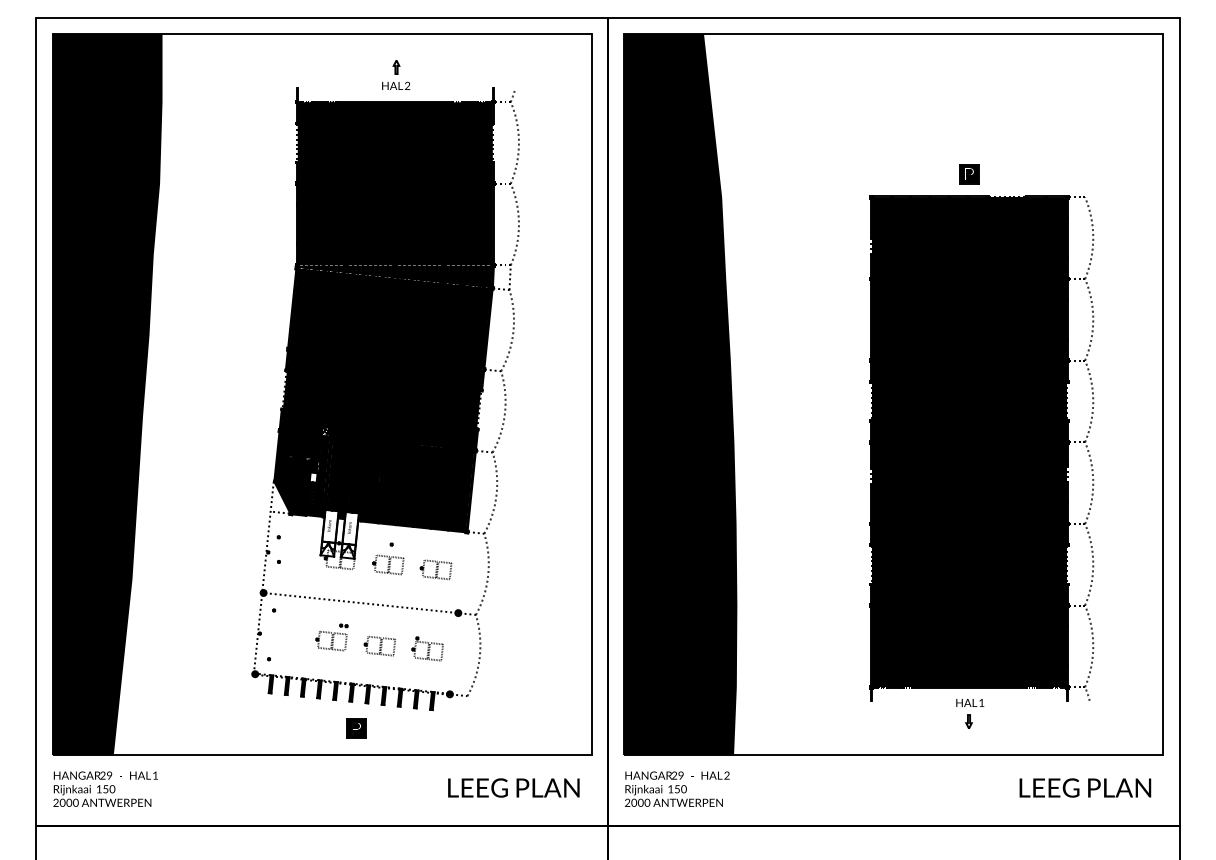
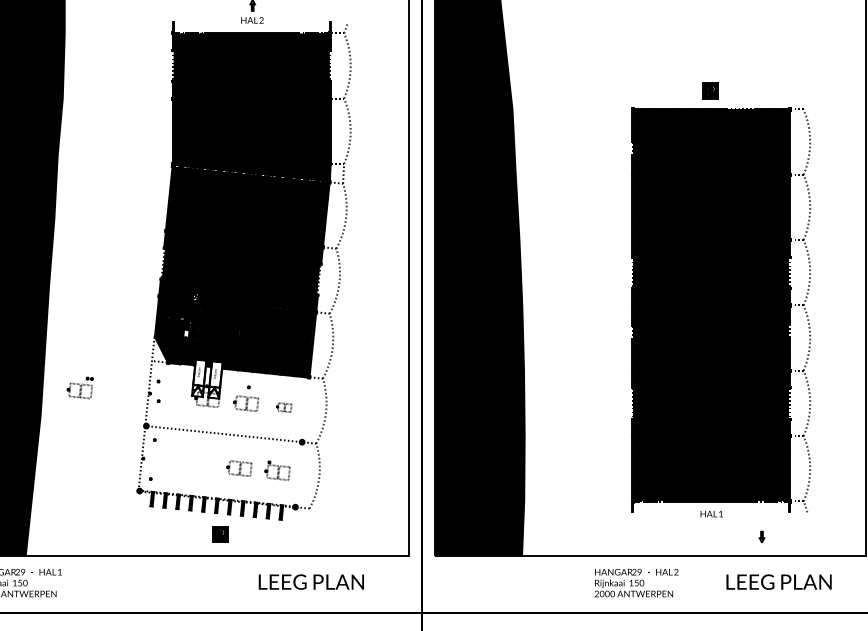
part: (435, 569) -> (283, 407), size x0.6
part: (331, 637) -> (79, 388), moved
part: (968, 721) -> (761, 536), moved
text: (513, 787) -> (311, 581), moved
text: (1085, 787) -> (779, 581), moved
text: (677, 788) -> (636, 582), moved

